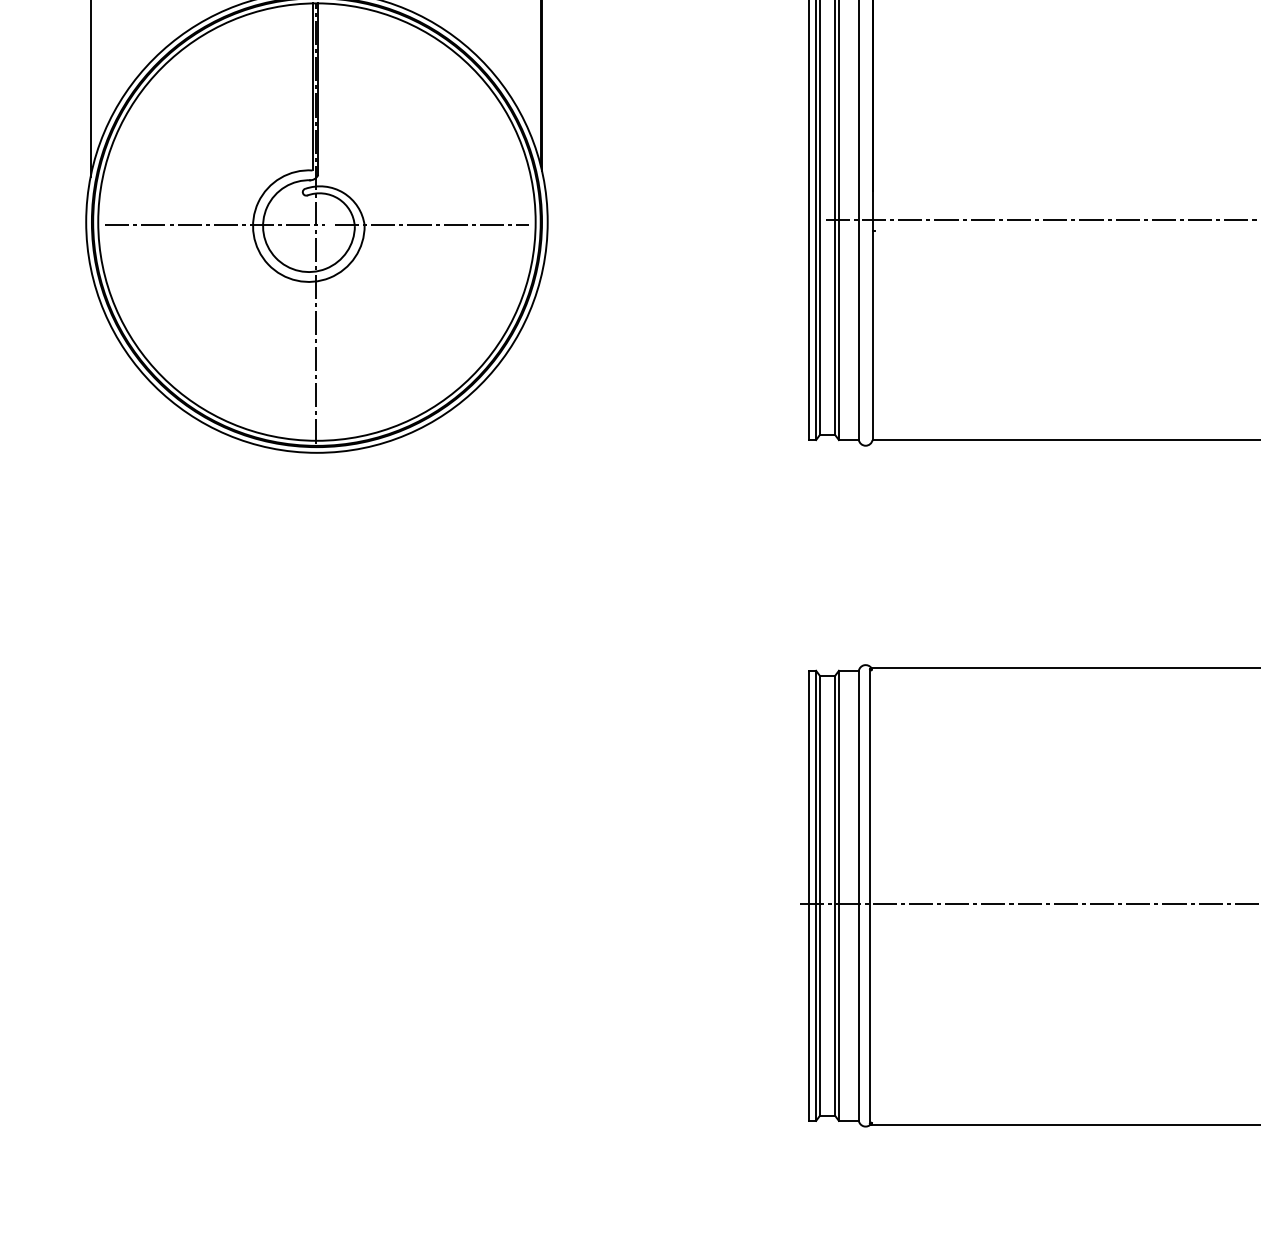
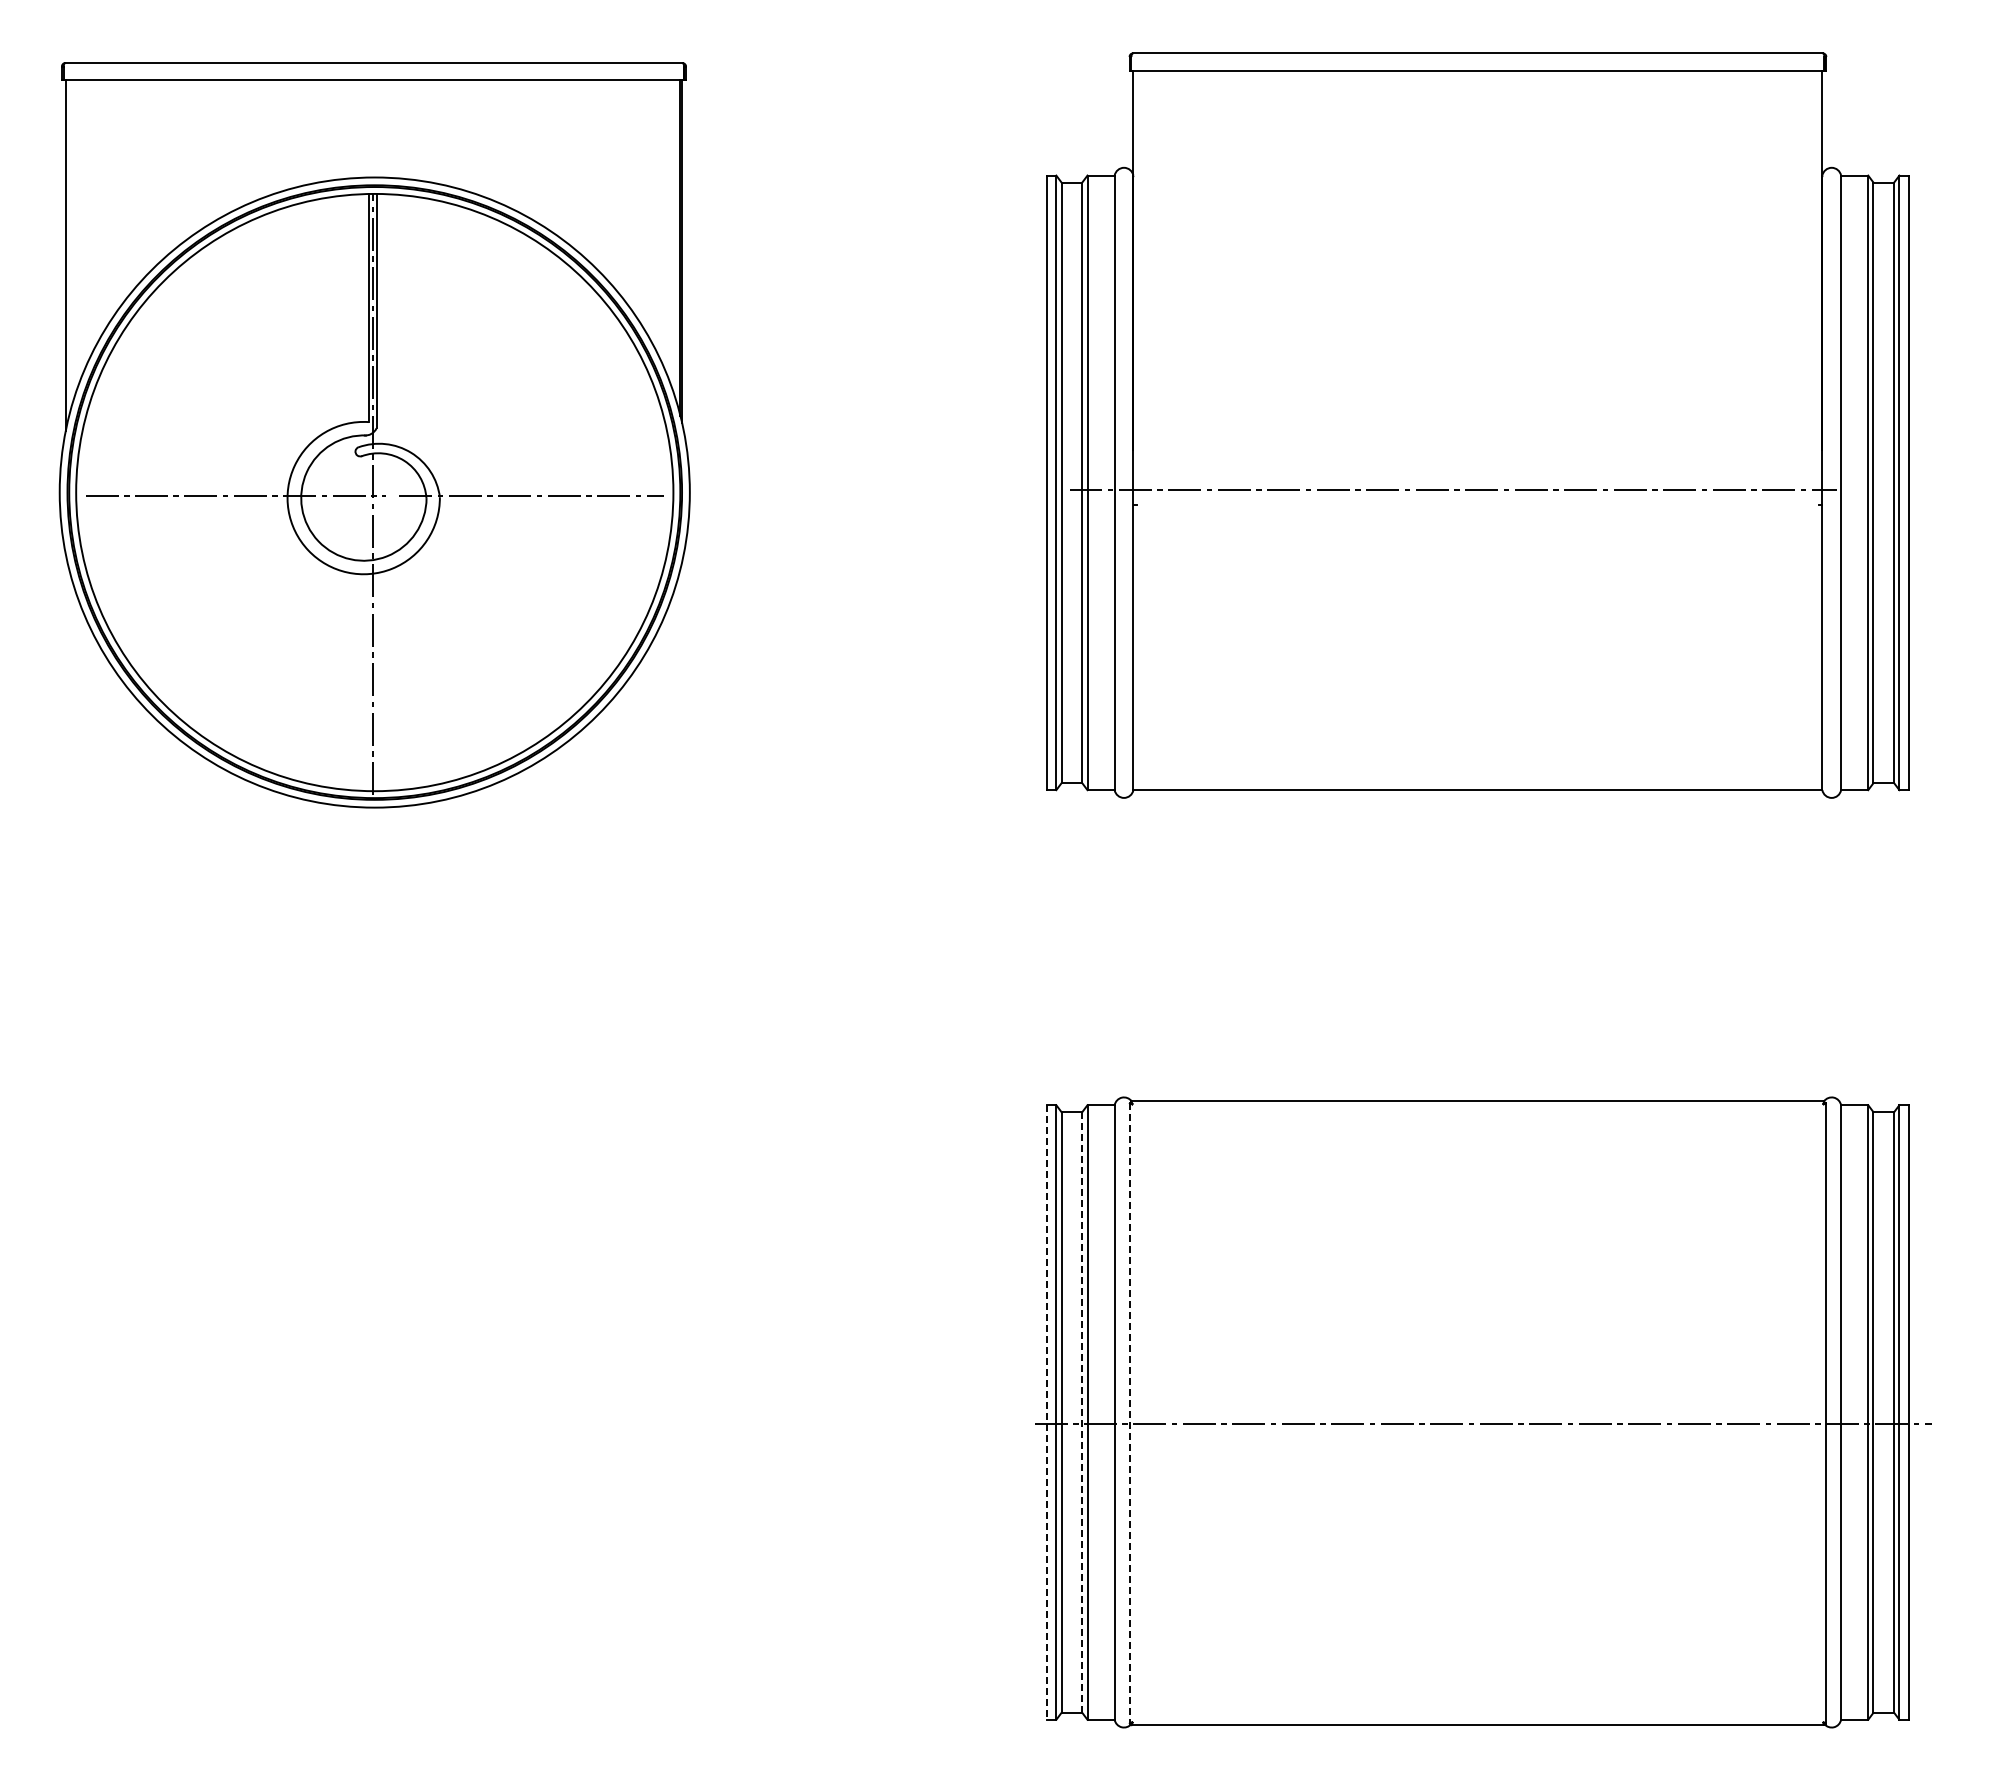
line: (808, 895) -> (1046, 1412), solid -> dashed
line: (835, 895) -> (1082, 1412), solid -> dashed
line: (869, 896) -> (1129, 1413), solid -> dashed

